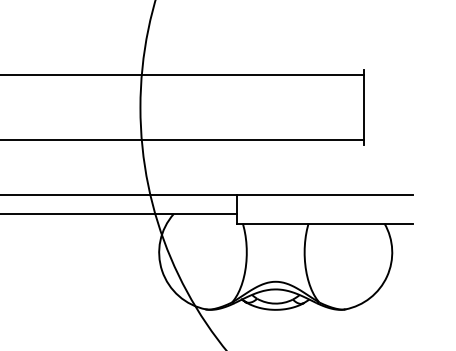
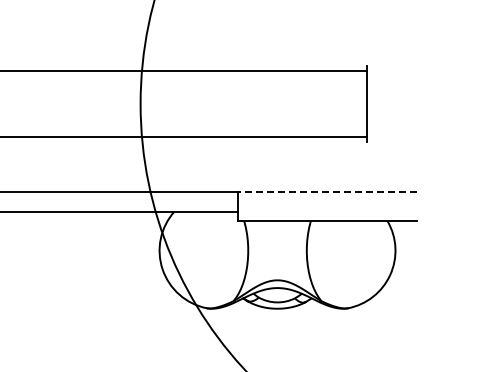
line: (325, 195) -> (327, 192), solid -> dashed

